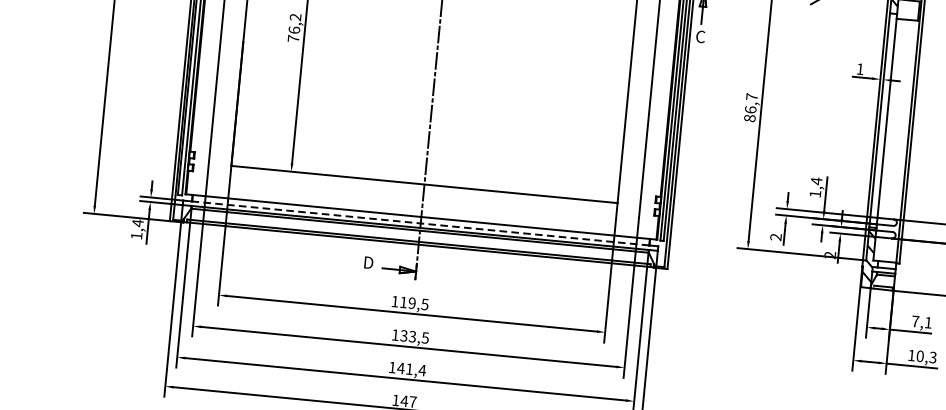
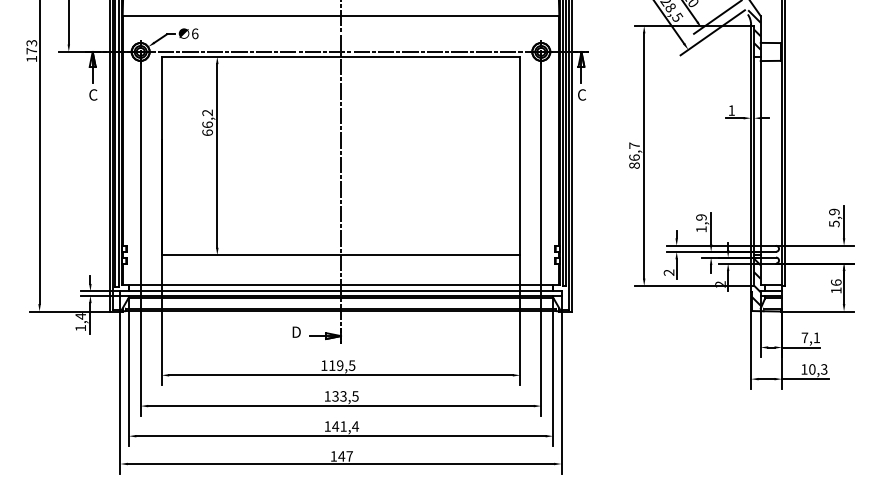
text: (293, 38) -> (207, 132), 76,2 -> 66,2
text: (816, 181) -> (701, 217), 1,4 -> 1,9
line: (420, 223) -> (340, 291), dashed -> solid

